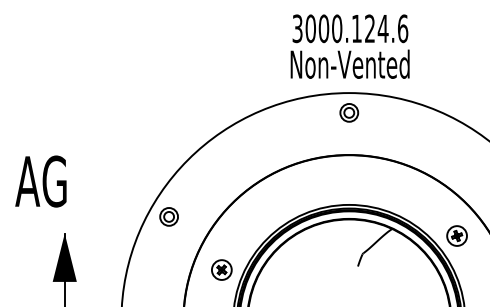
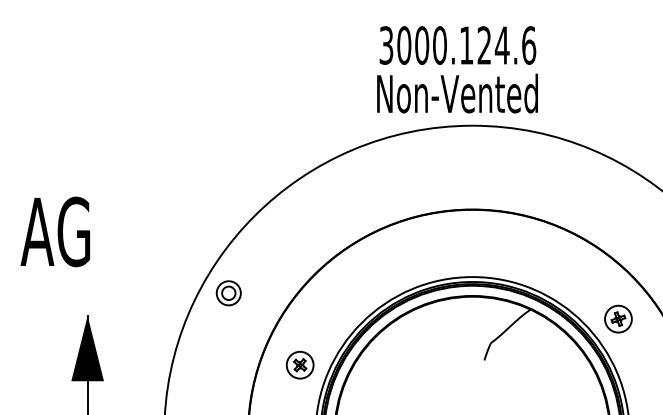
text: (349, 46) -> (456, 69), moved
part: (349, 112) -> (472, 152), removed
text: (40, 181) -> (54, 231), moved

